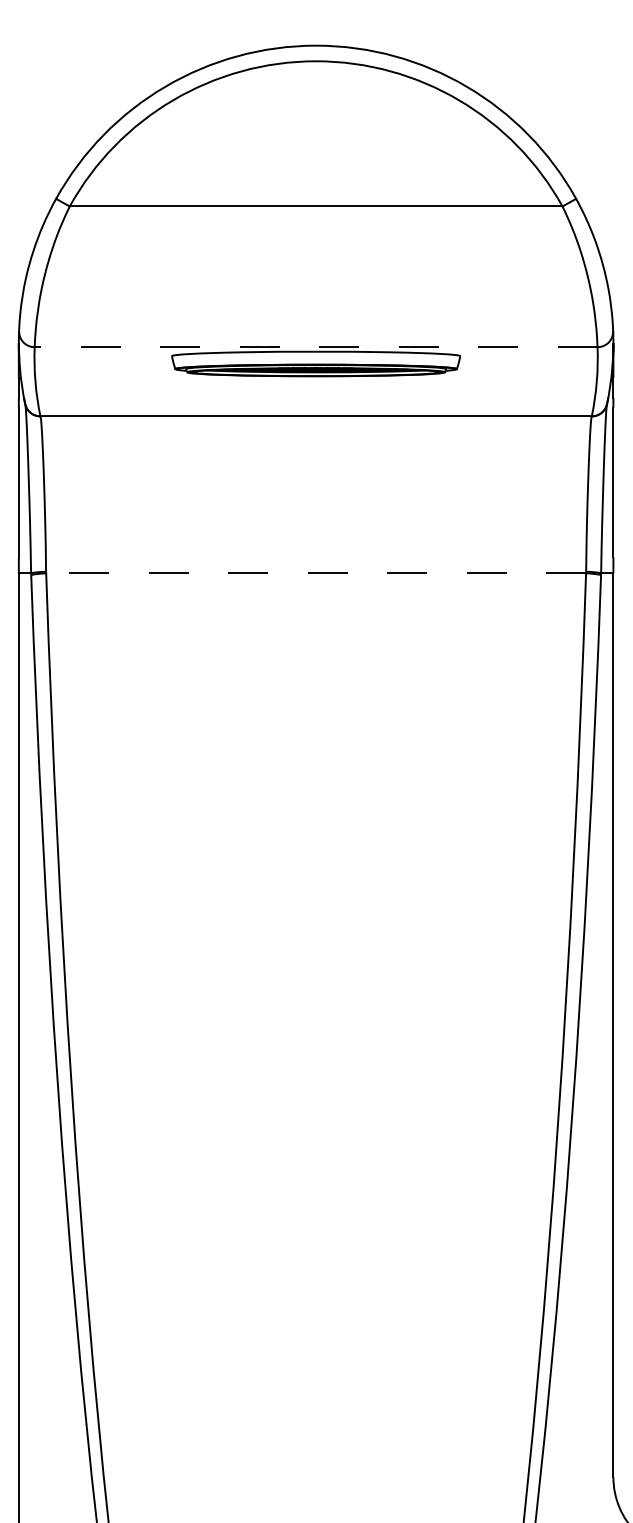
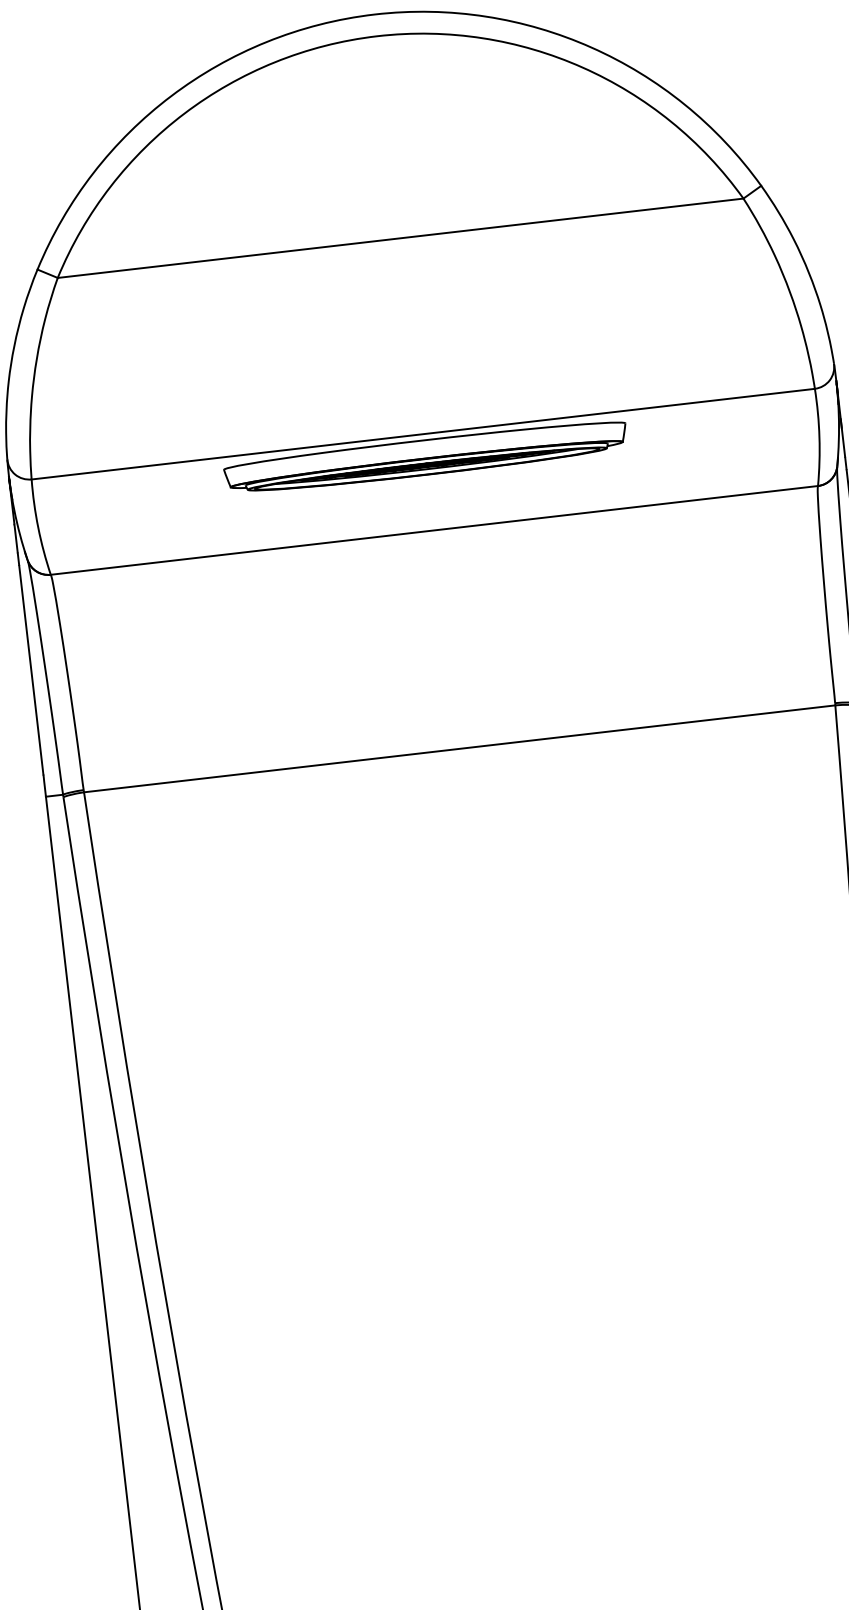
line: (315, 347) -> (422, 434), dashed -> solid
line: (316, 573) -> (460, 748), dashed -> solid

